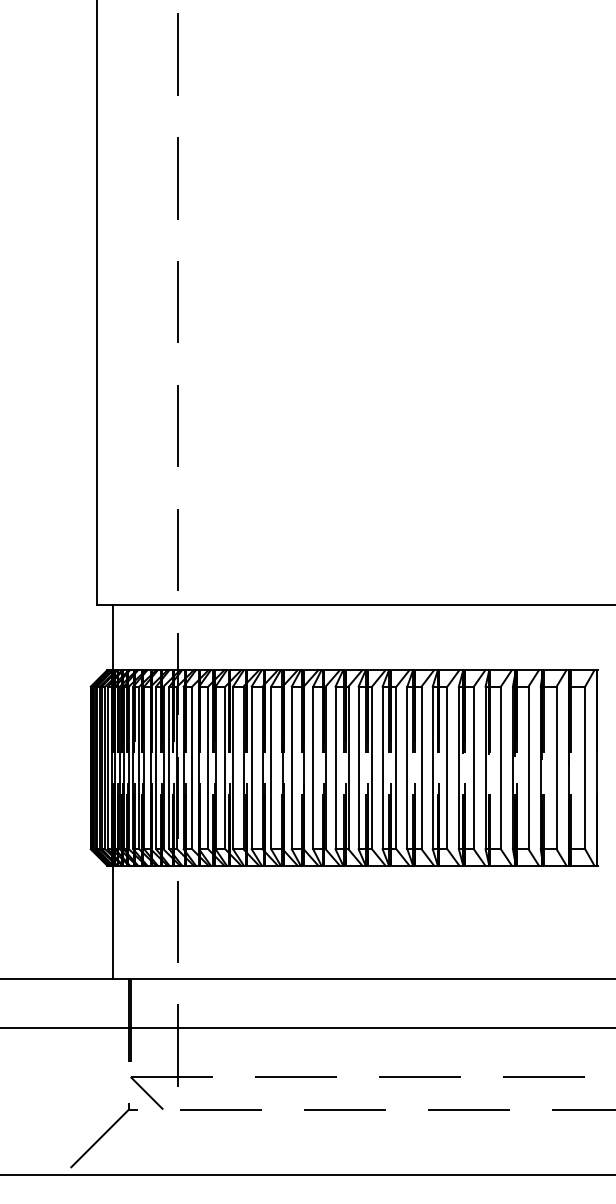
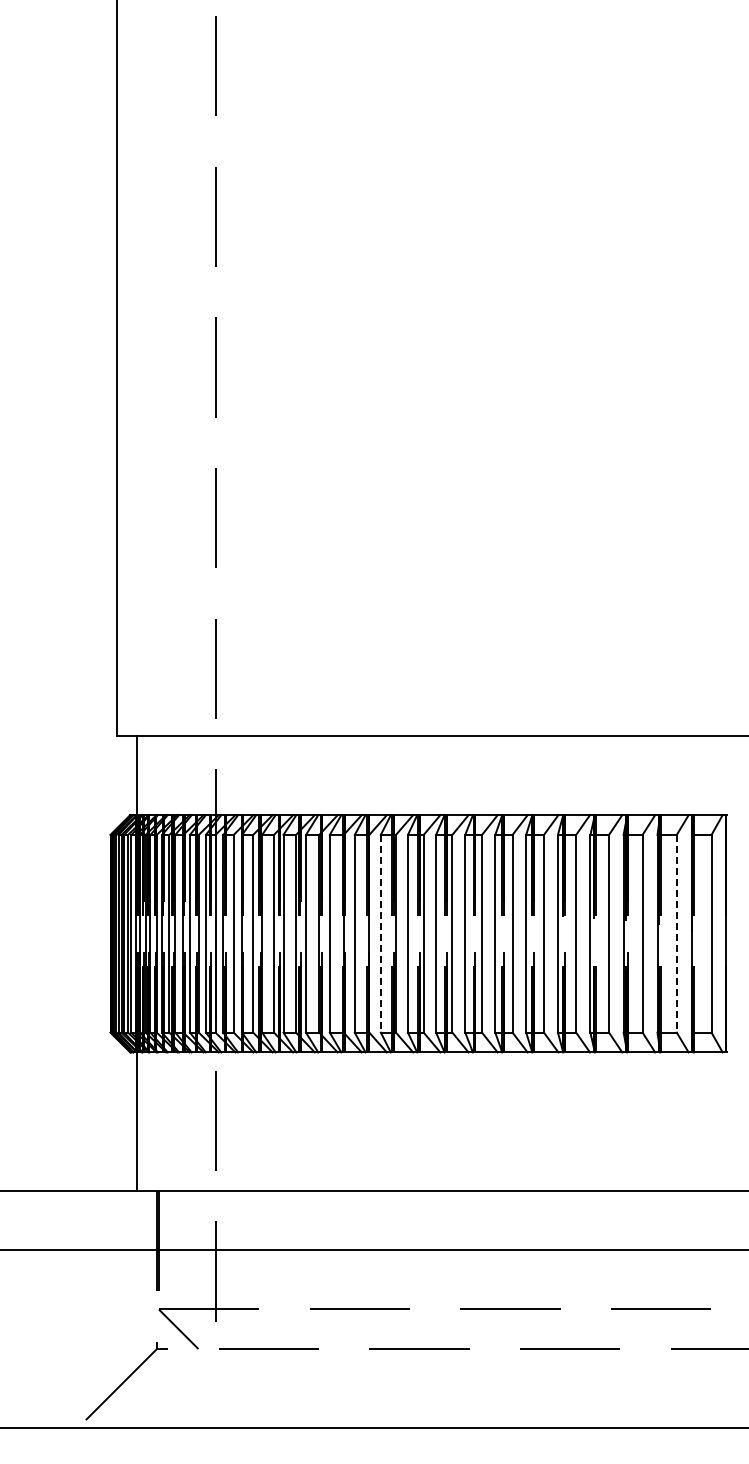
line: (312, 767) -> (380, 933), solid -> dashed
line: (556, 767) -> (676, 933), solid -> dashed

